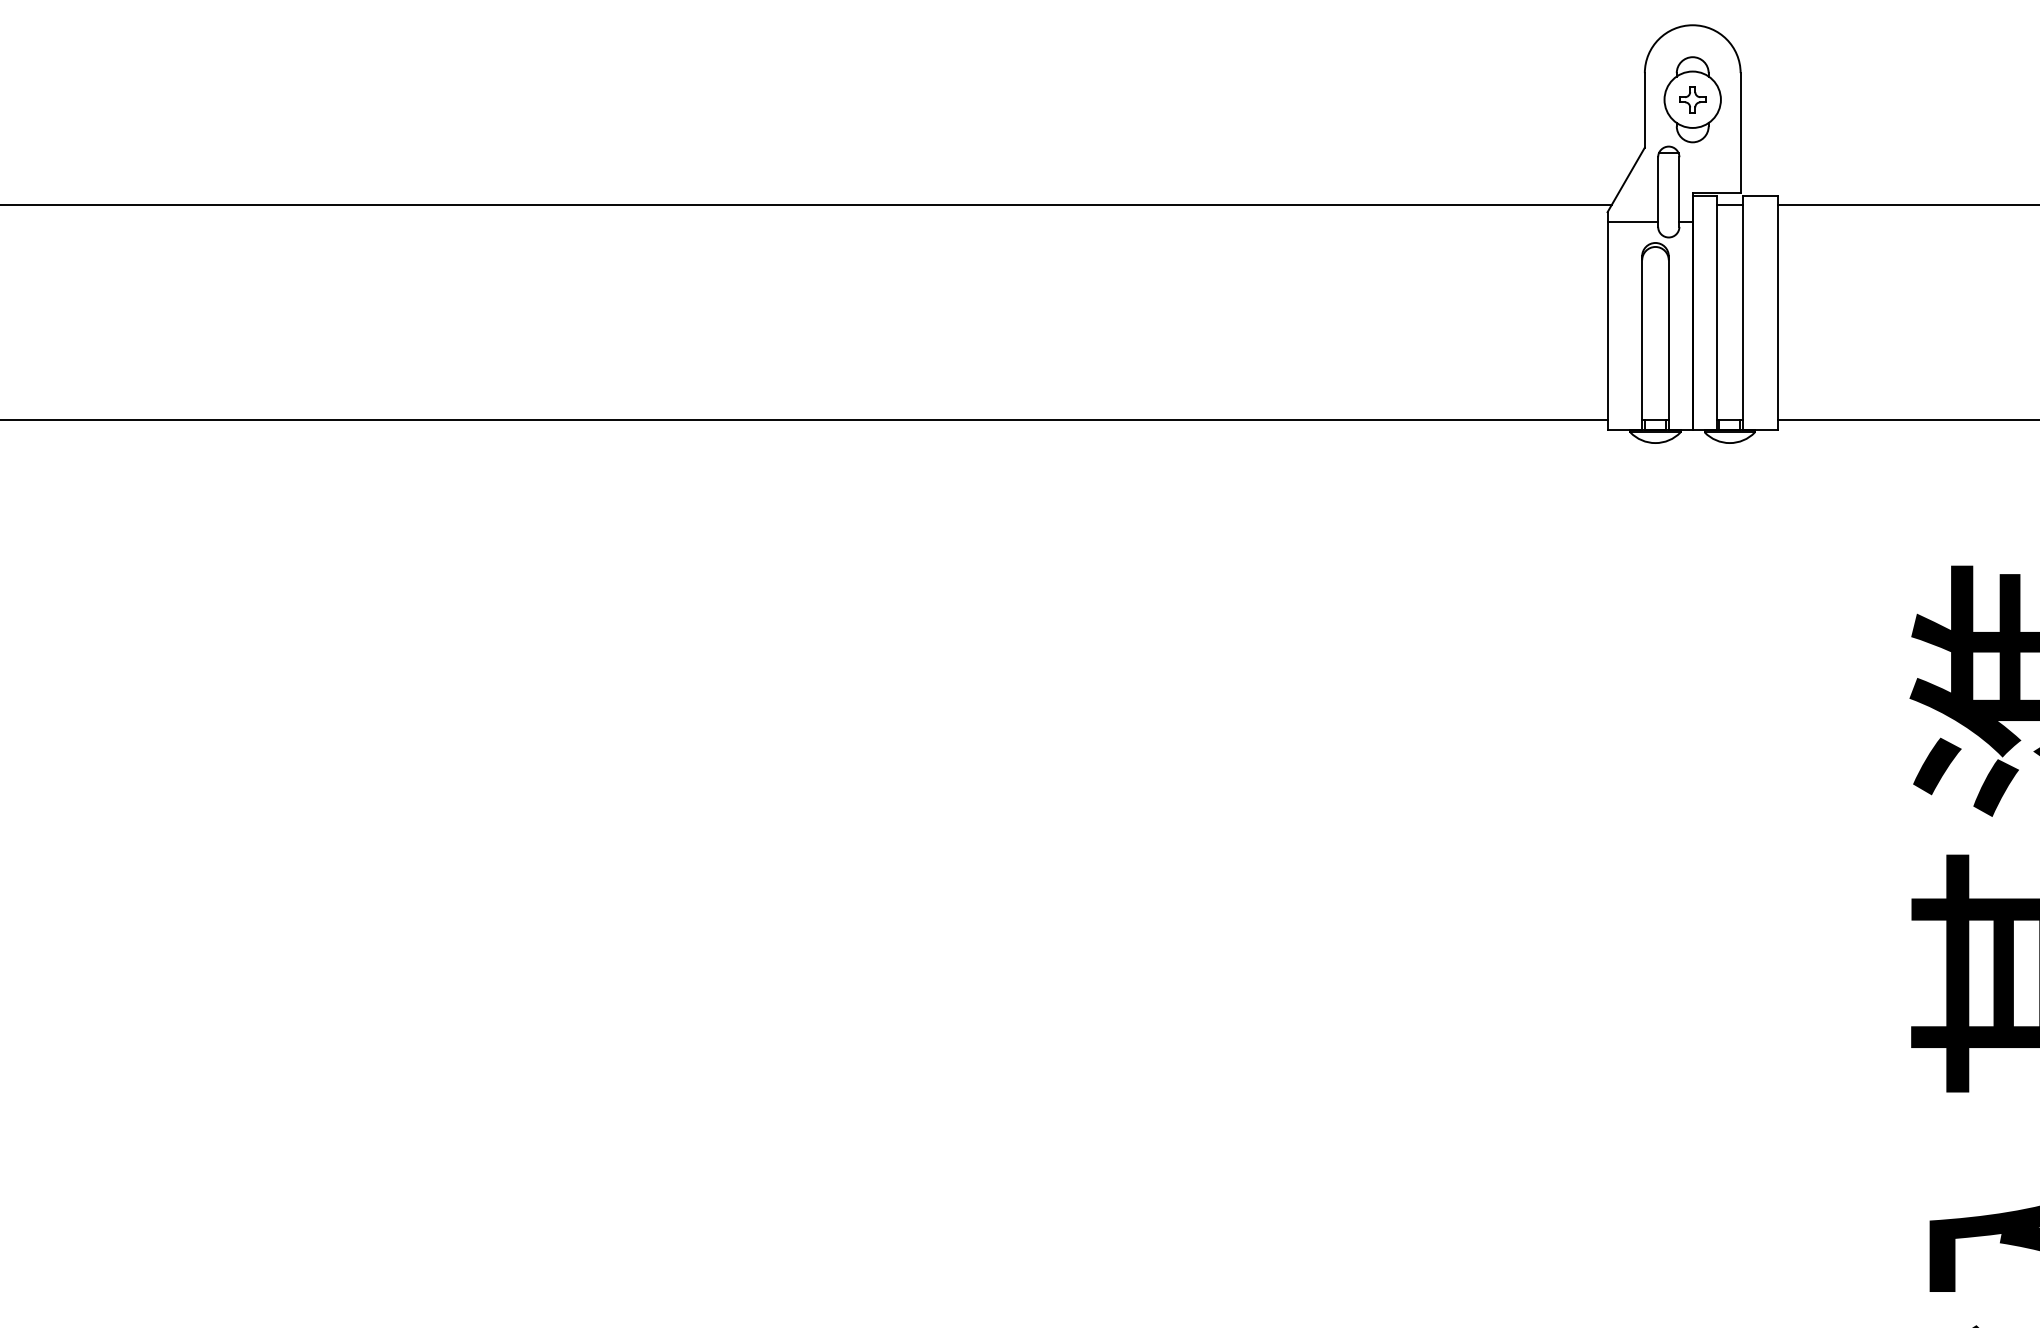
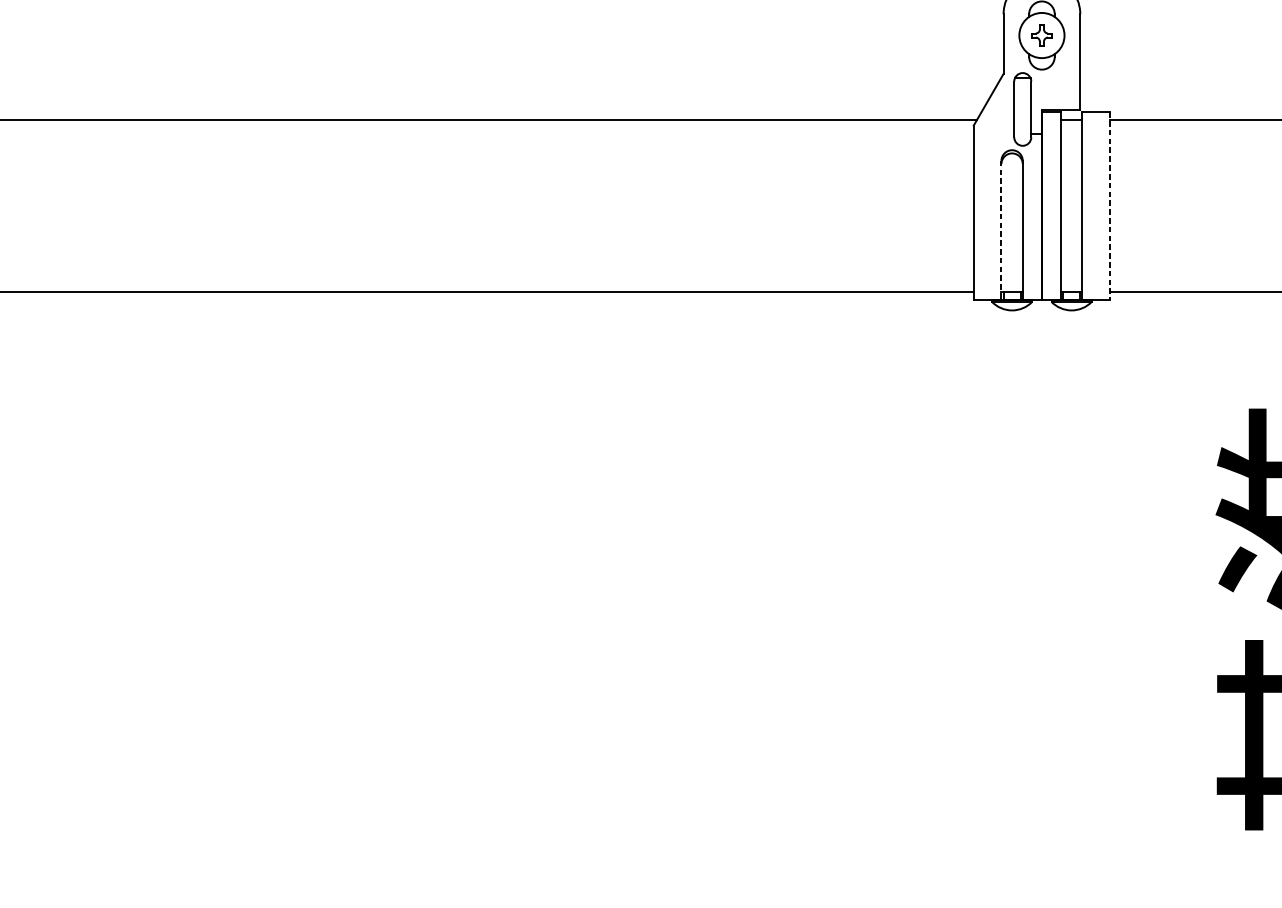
line: (1632, 222) -> (993, 133), removed
line: (1777, 313) -> (1109, 206), solid -> dashed
line: (1642, 343) -> (1001, 230), solid -> dashed

